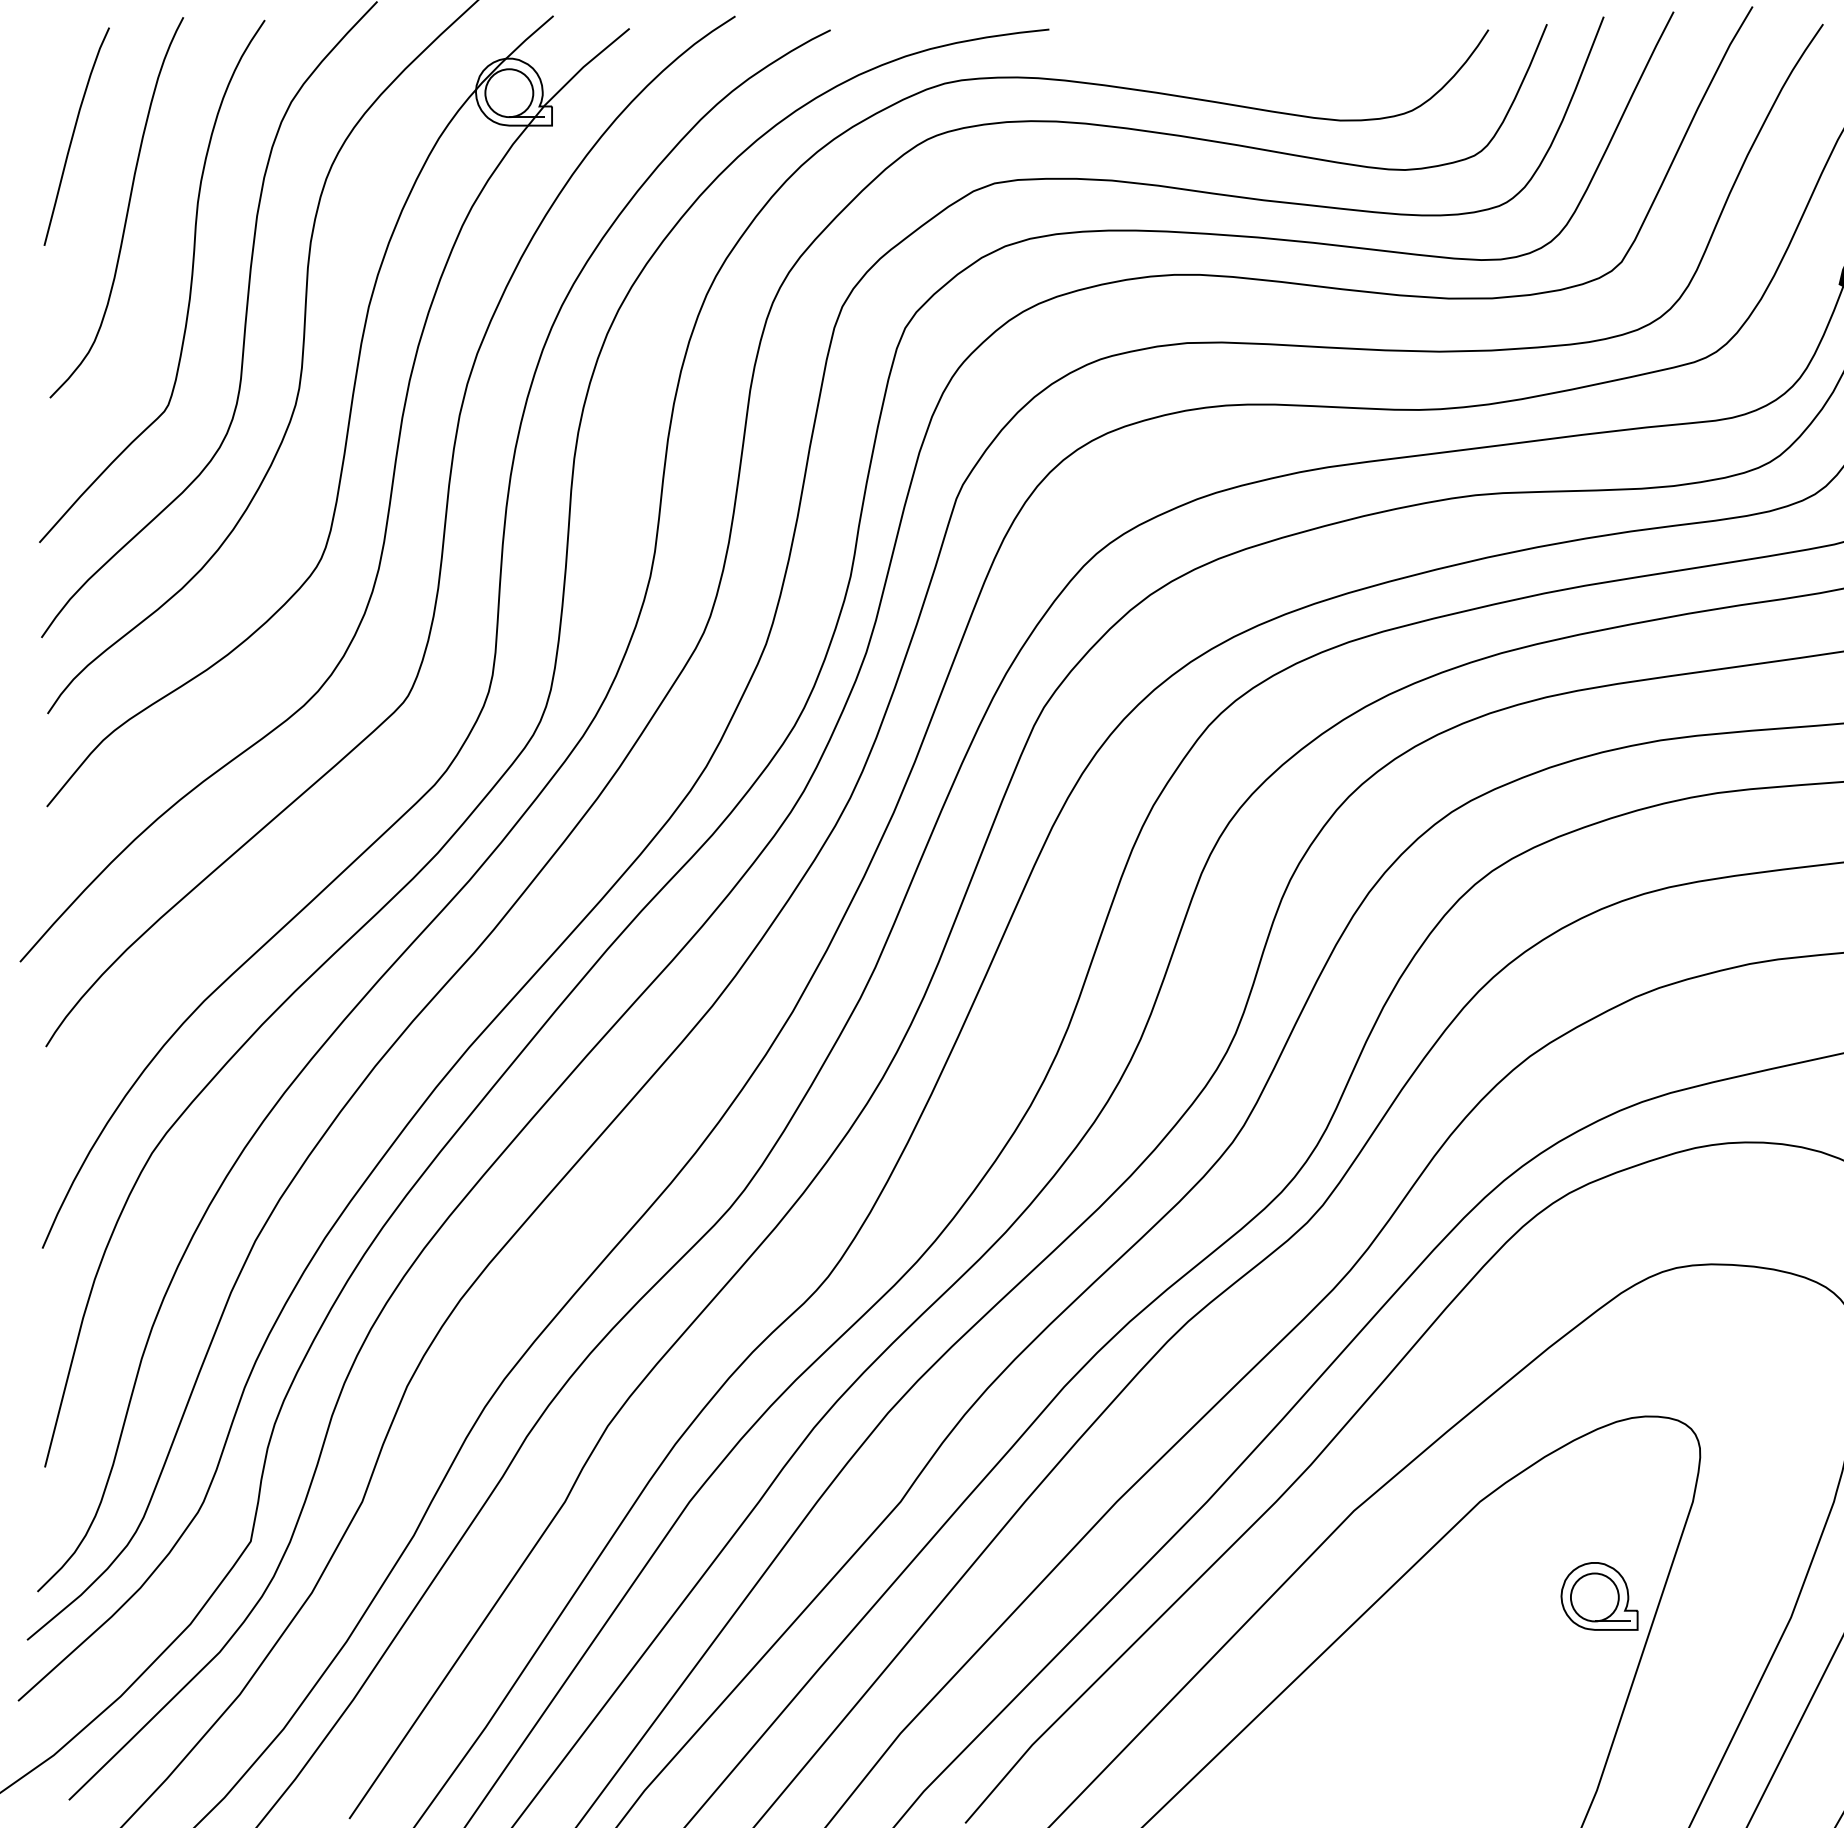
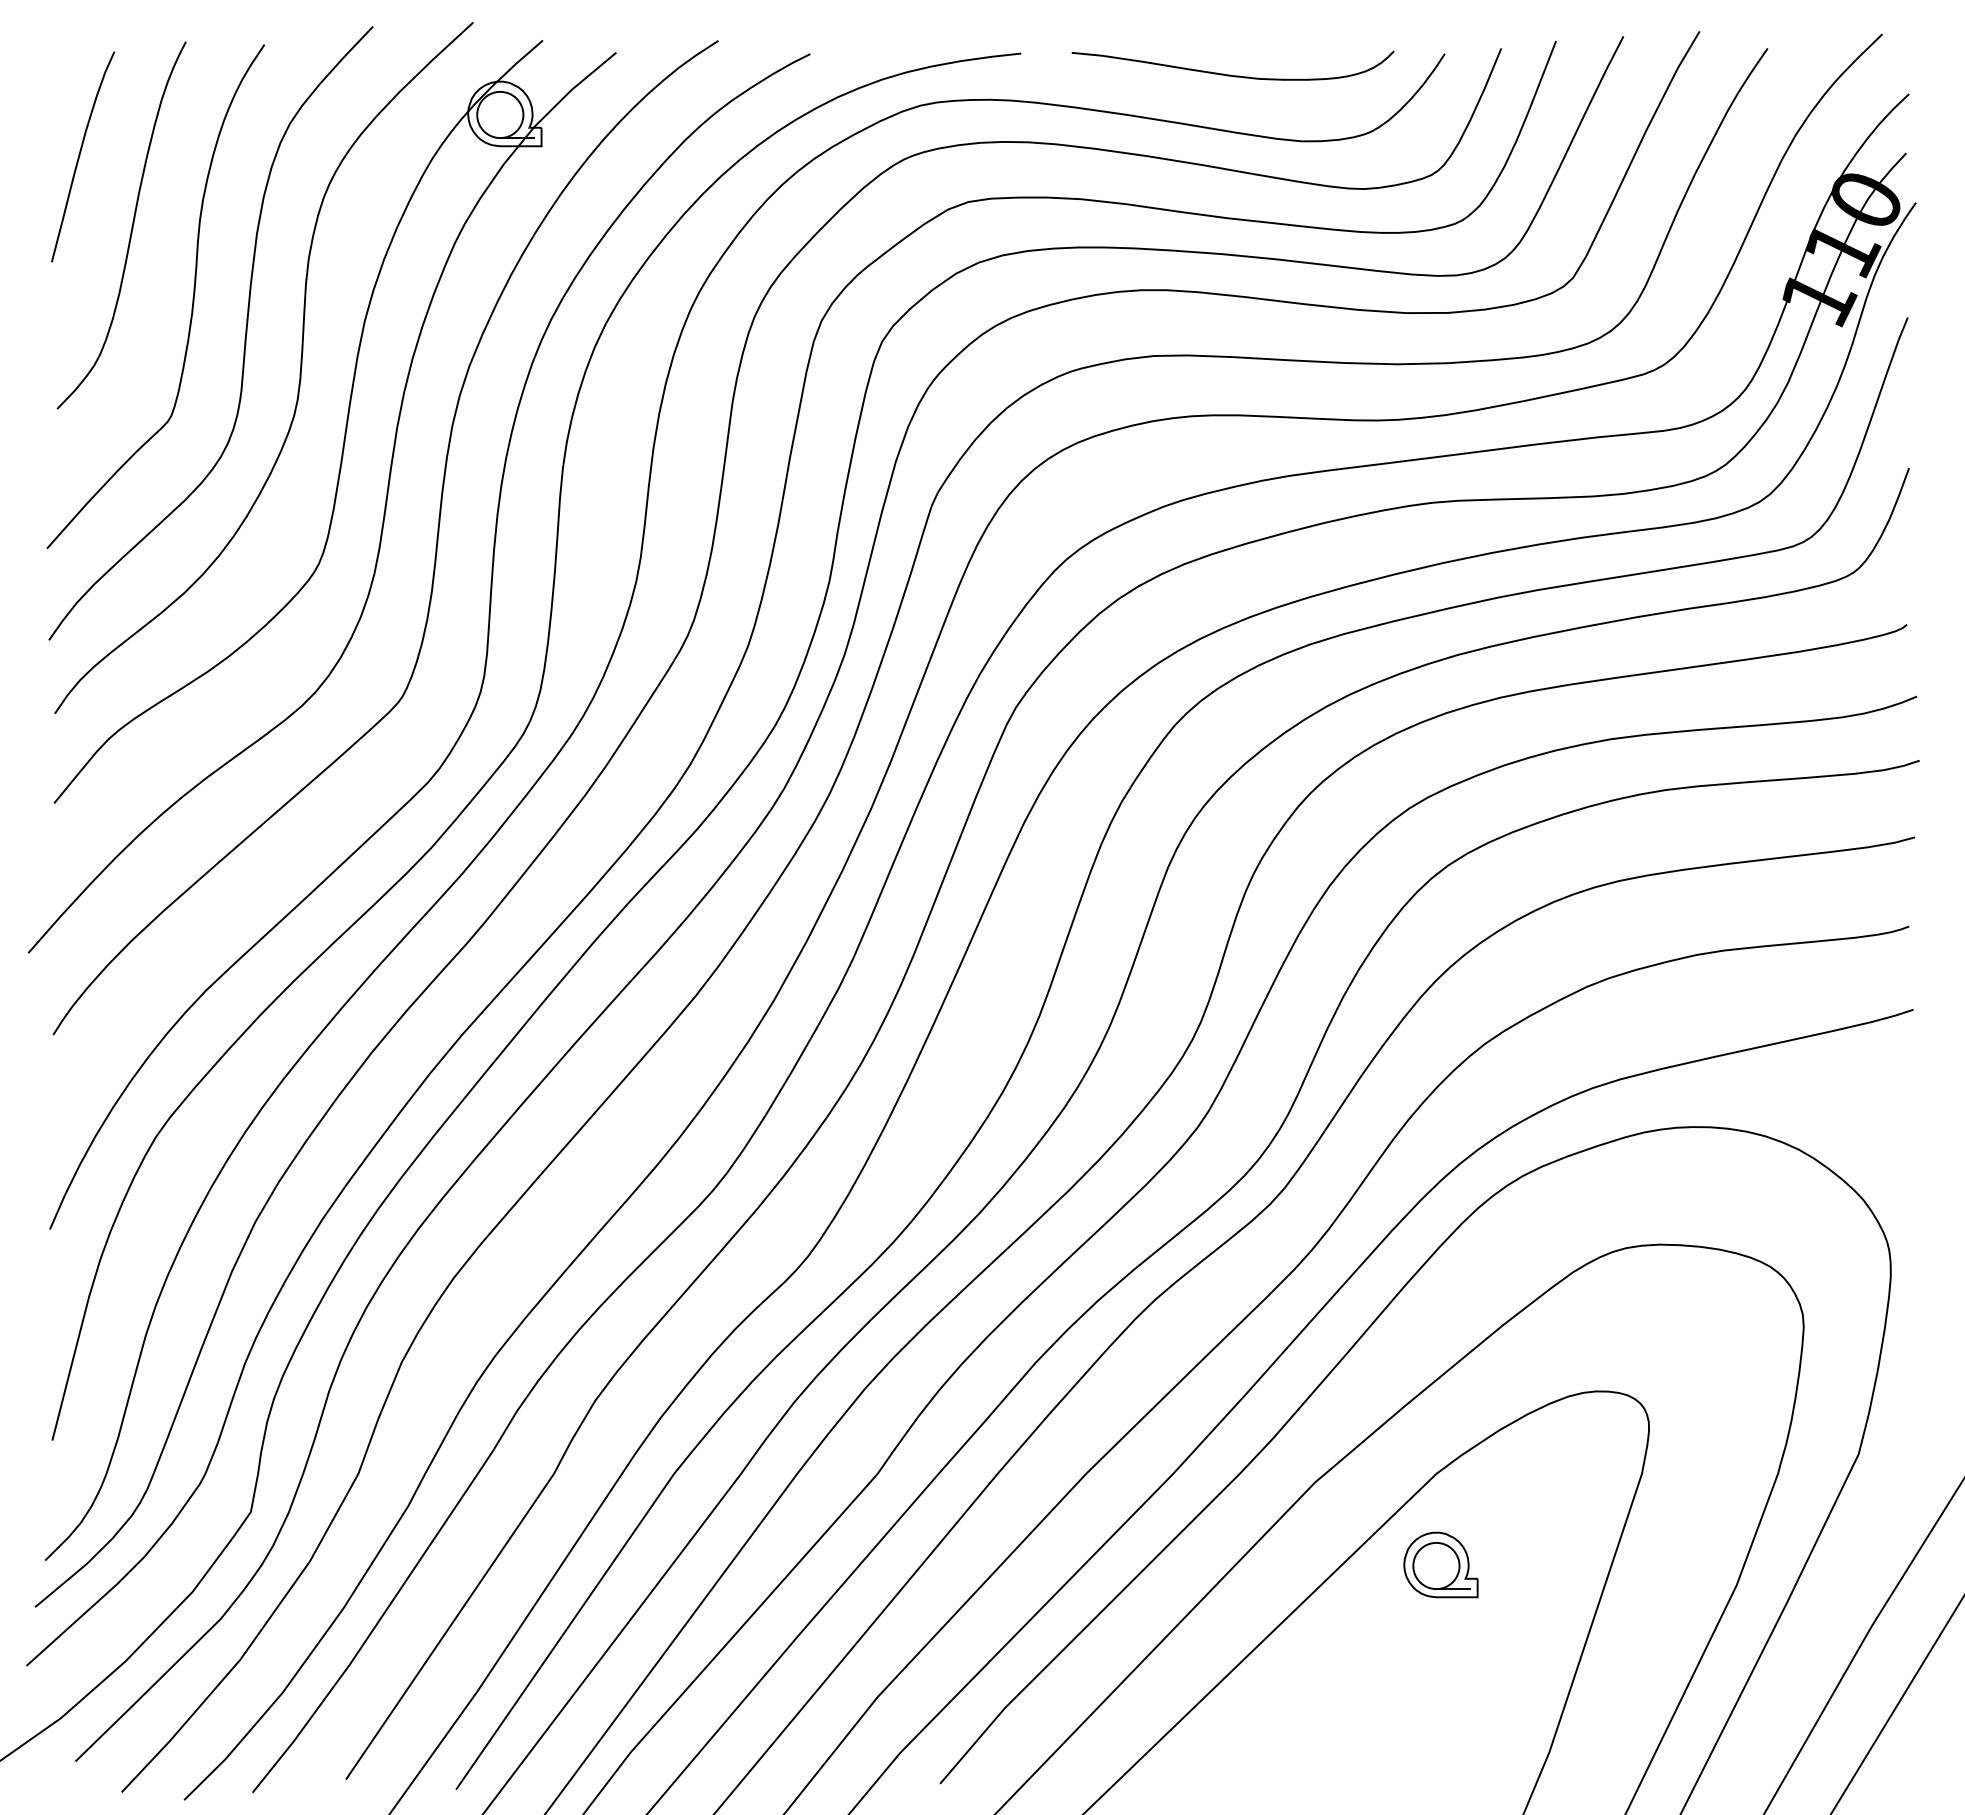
curve: (1266, 51) -> (1230, 74), added
part: (1599, 1595) -> (1440, 1564), moved

